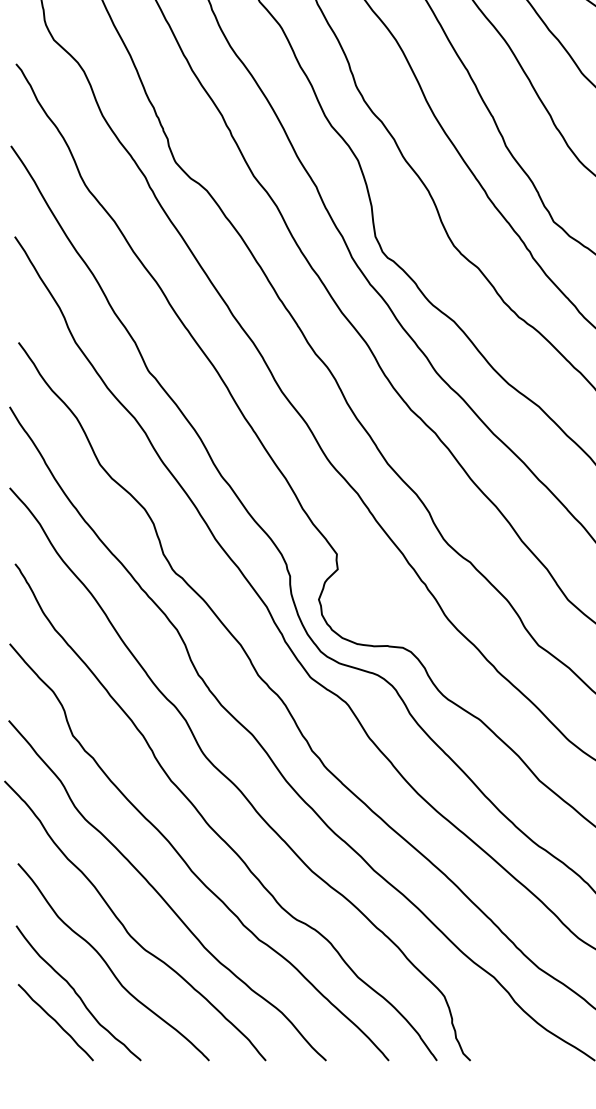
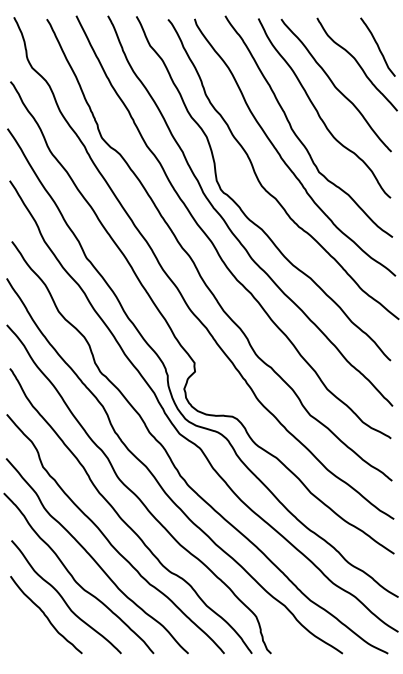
line: (56, 1022) -> (33, 631), removed

